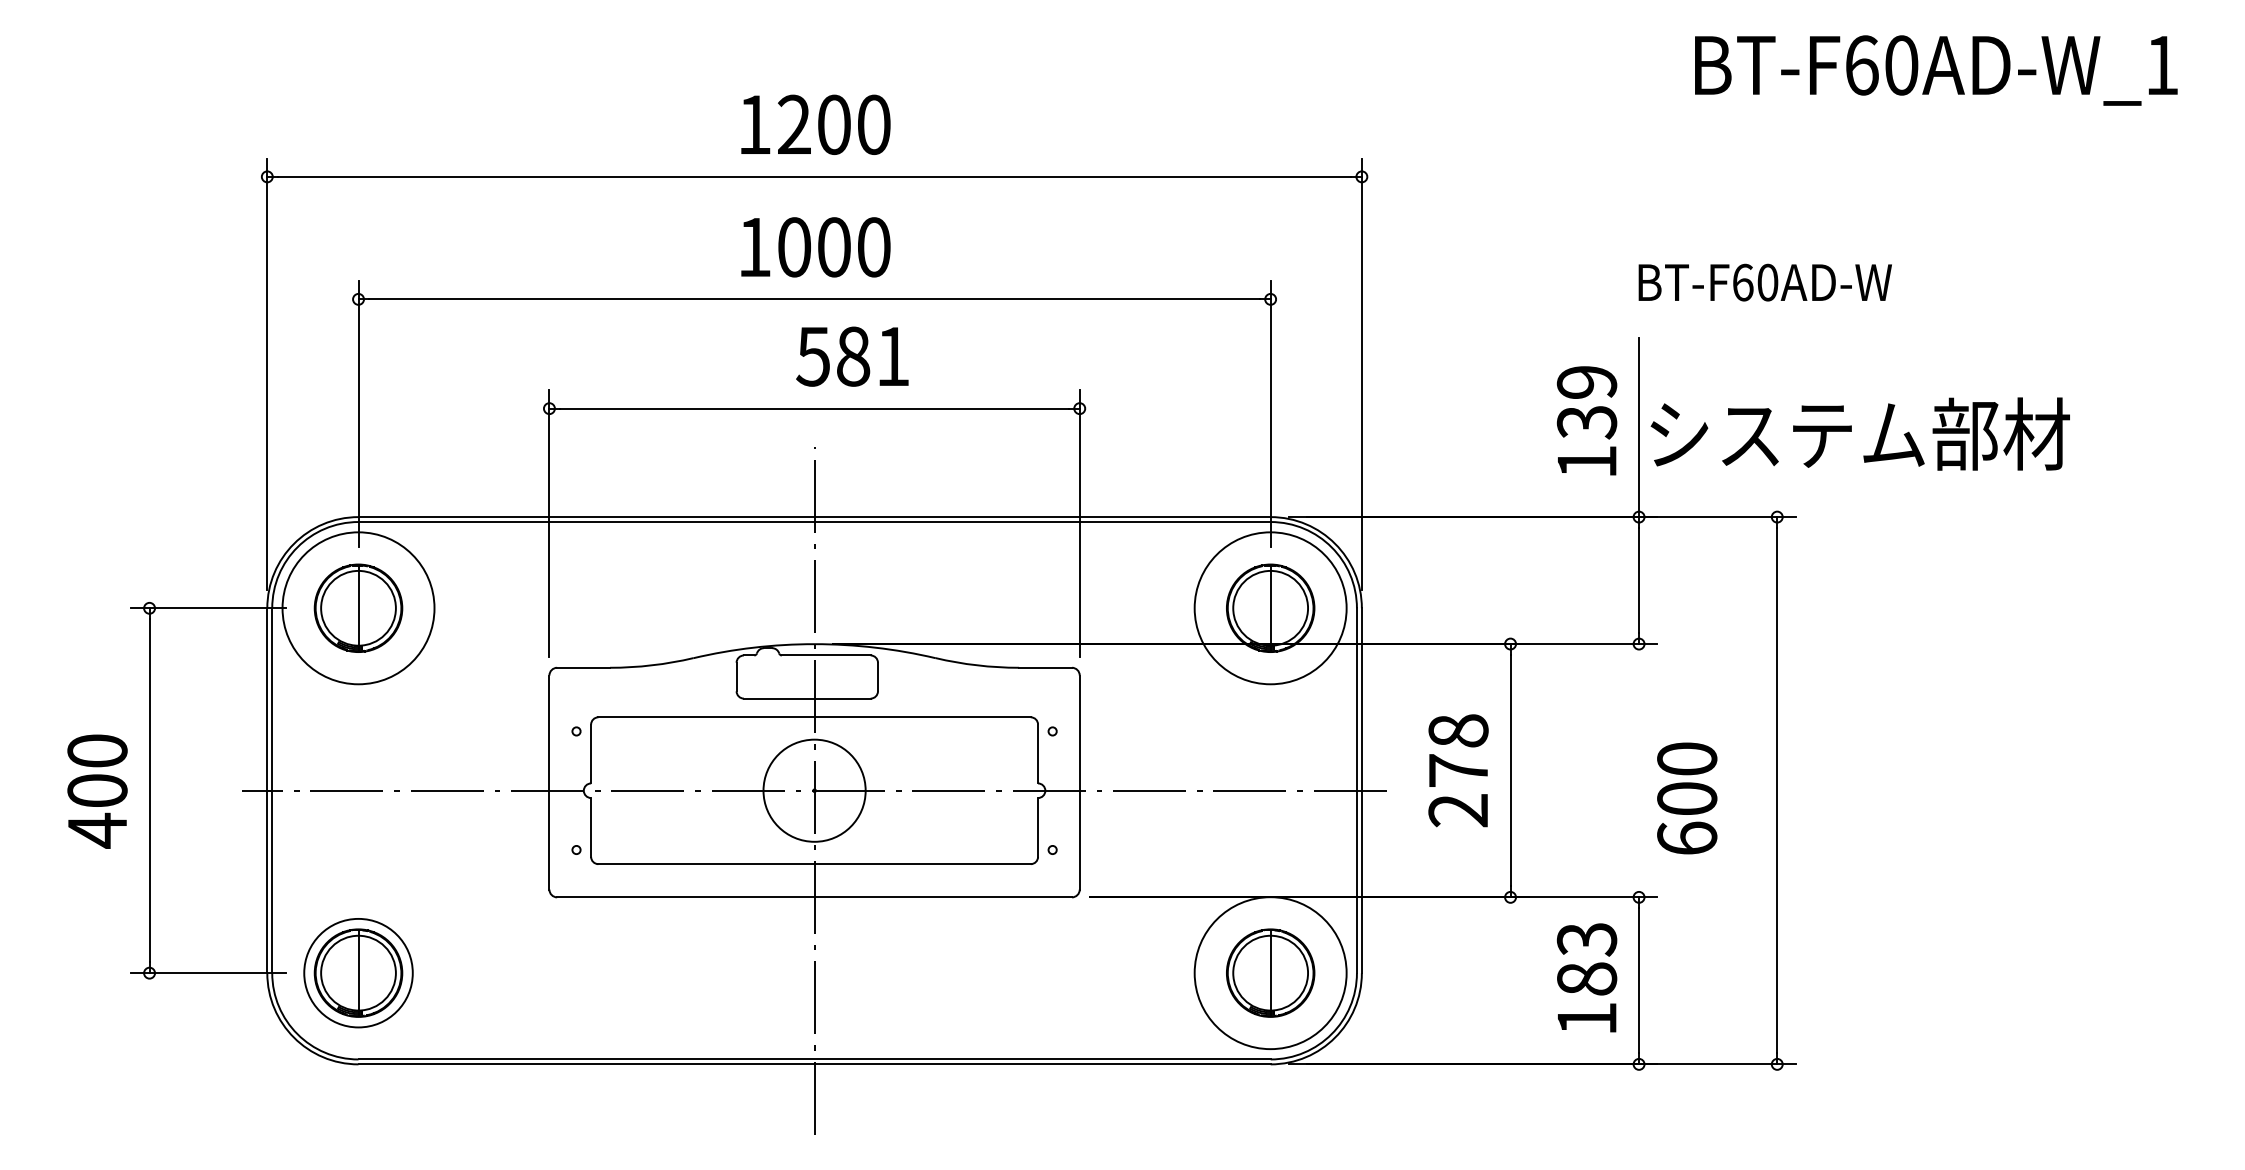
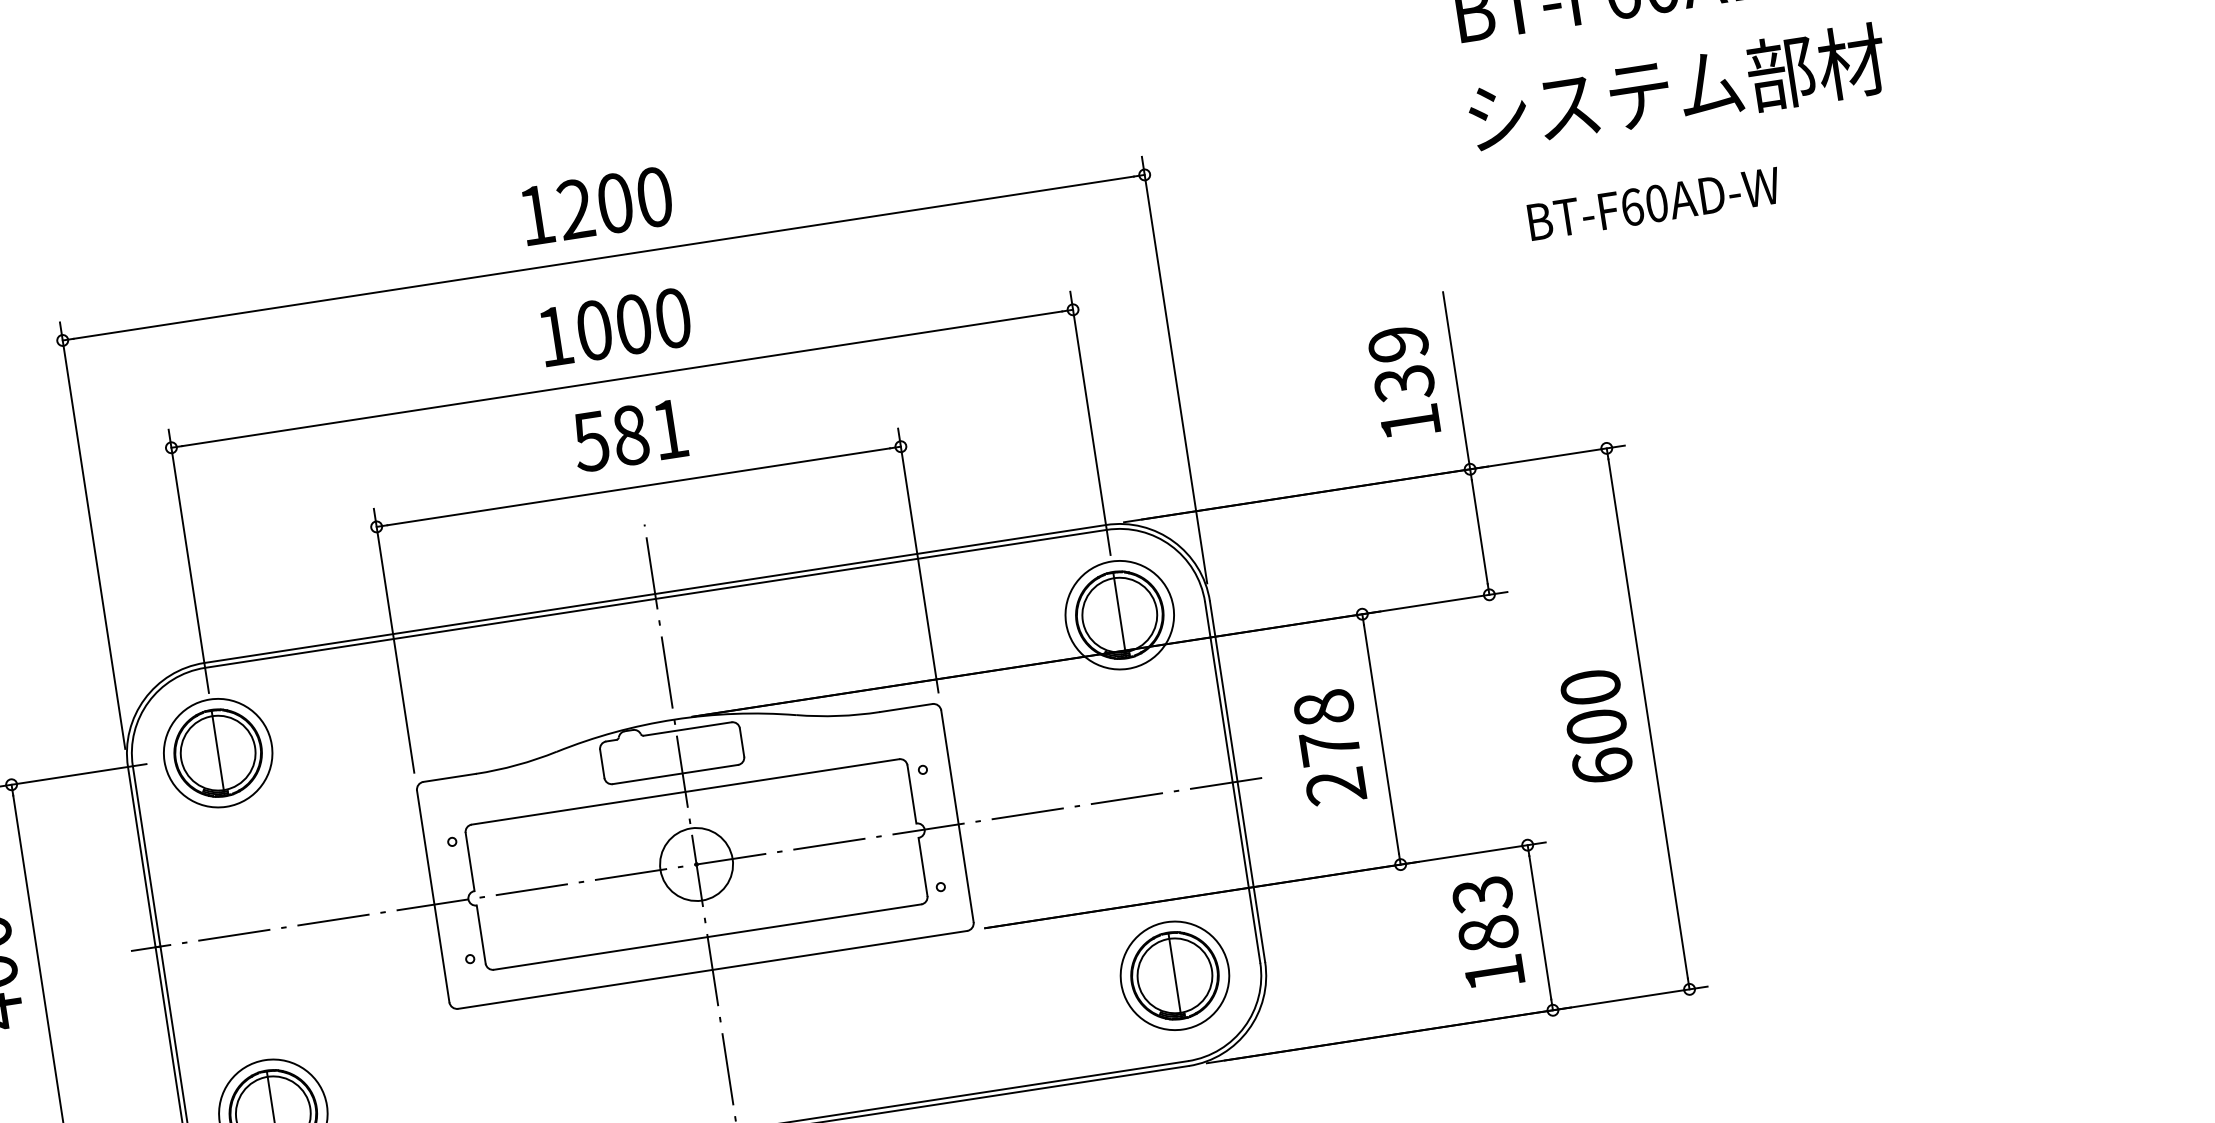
text: (1764, 282) -> (1653, 203), moved
text: (852, 356) -> (629, 435), moved
text: (1859, 433) -> (1676, 88), moved
circle: (358, 608) -> (218, 753), size x0.71
circle: (1270, 608) -> (1119, 615), size x0.71
circle: (814, 790) -> (696, 864), size x0.71
text: (1687, 798) -> (1596, 726), moved
circle: (1270, 972) -> (1174, 975), size x0.71

